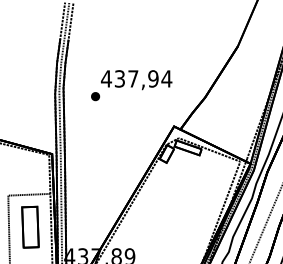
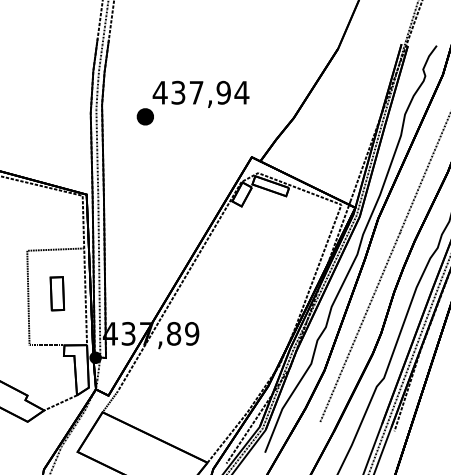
part: (95, 96) -> (145, 116), size x1.4
part: (30, 227) -> (57, 293), size x0.6

